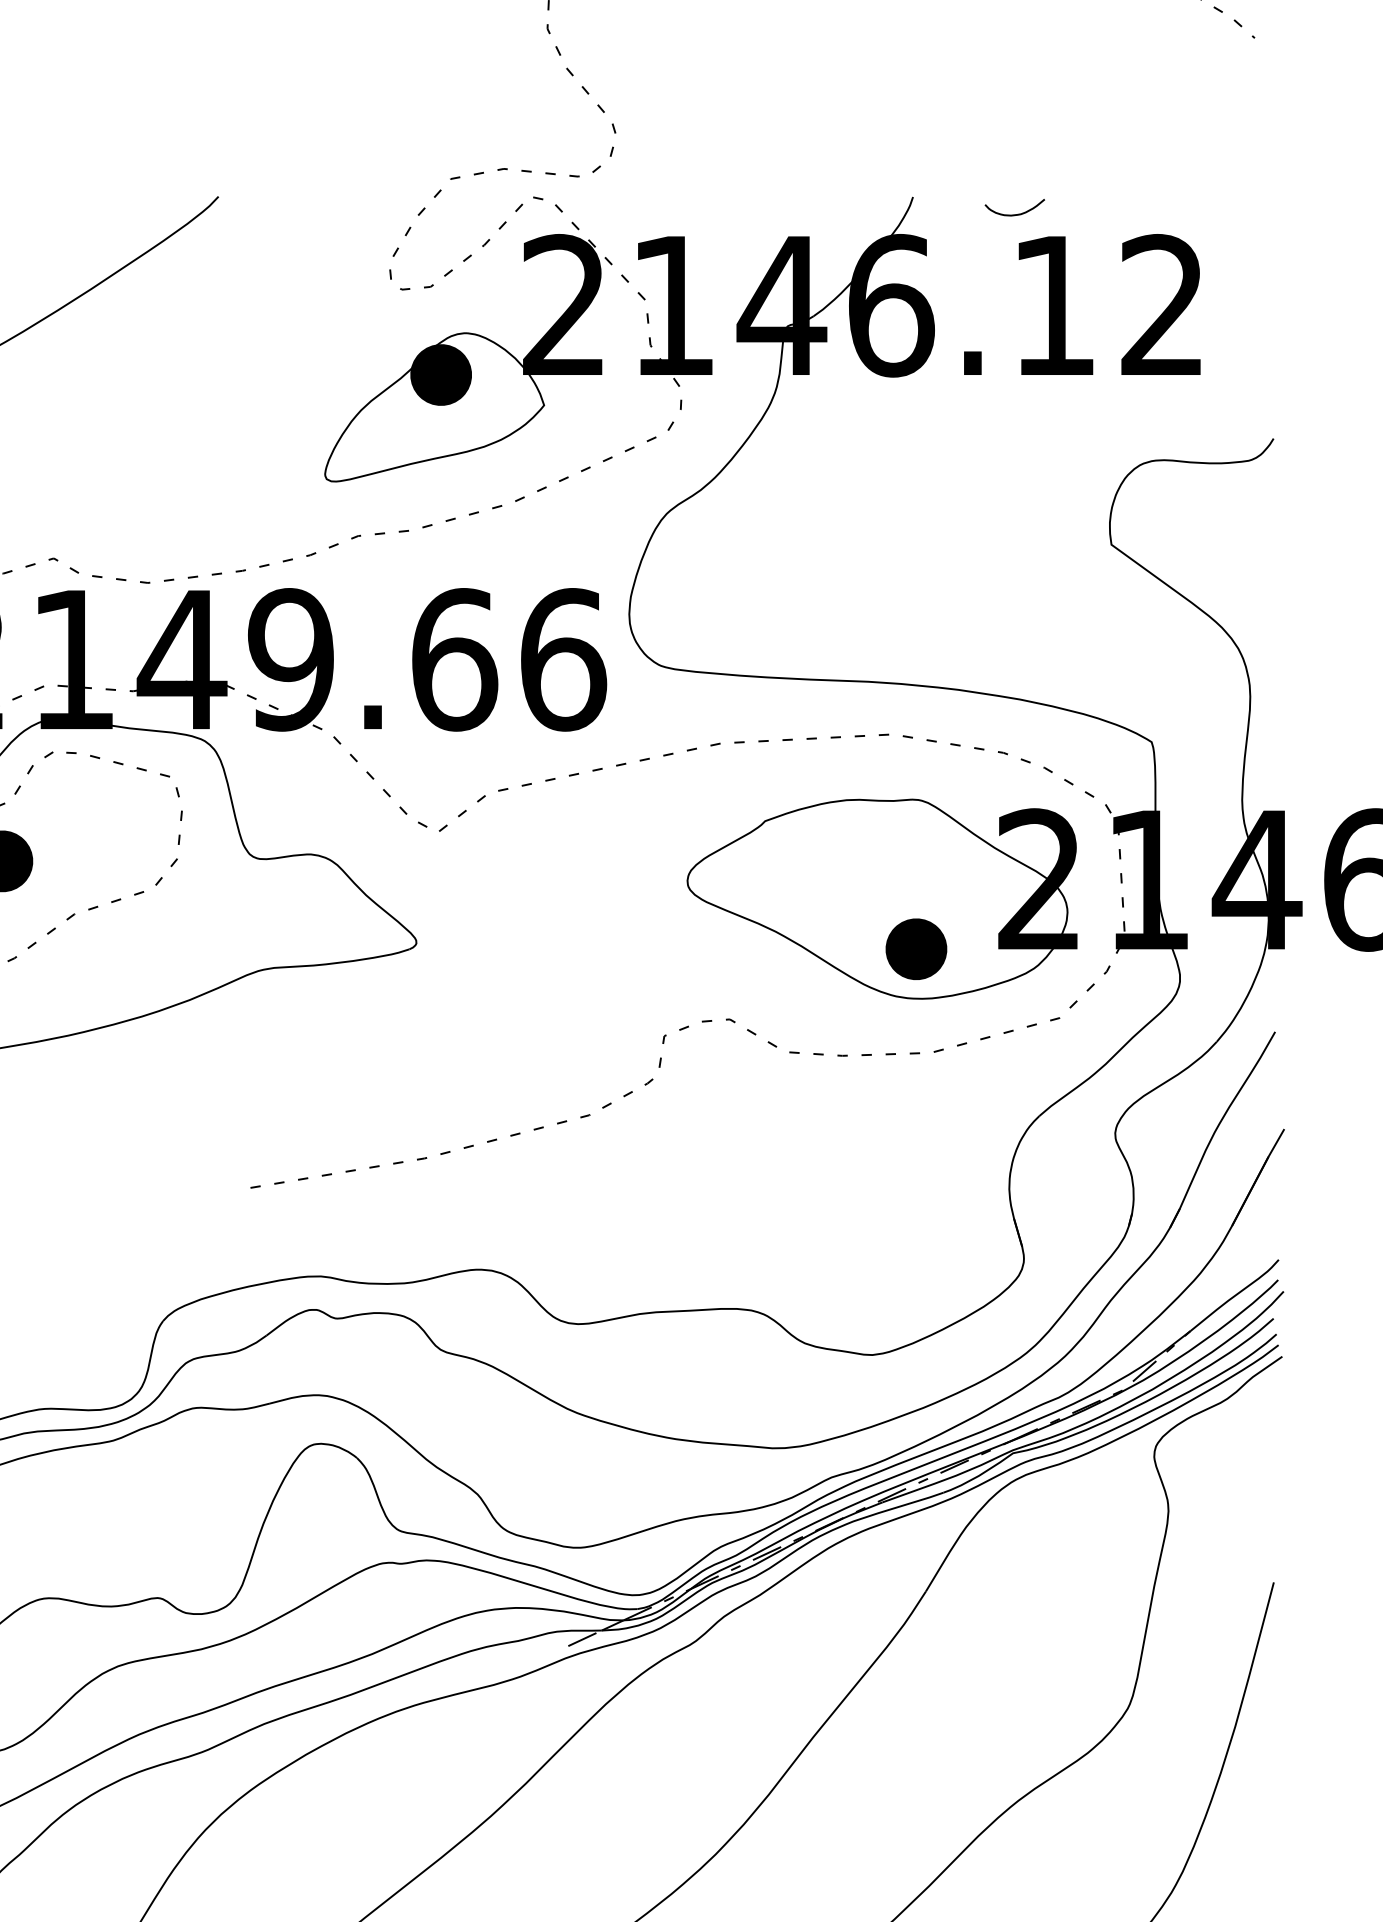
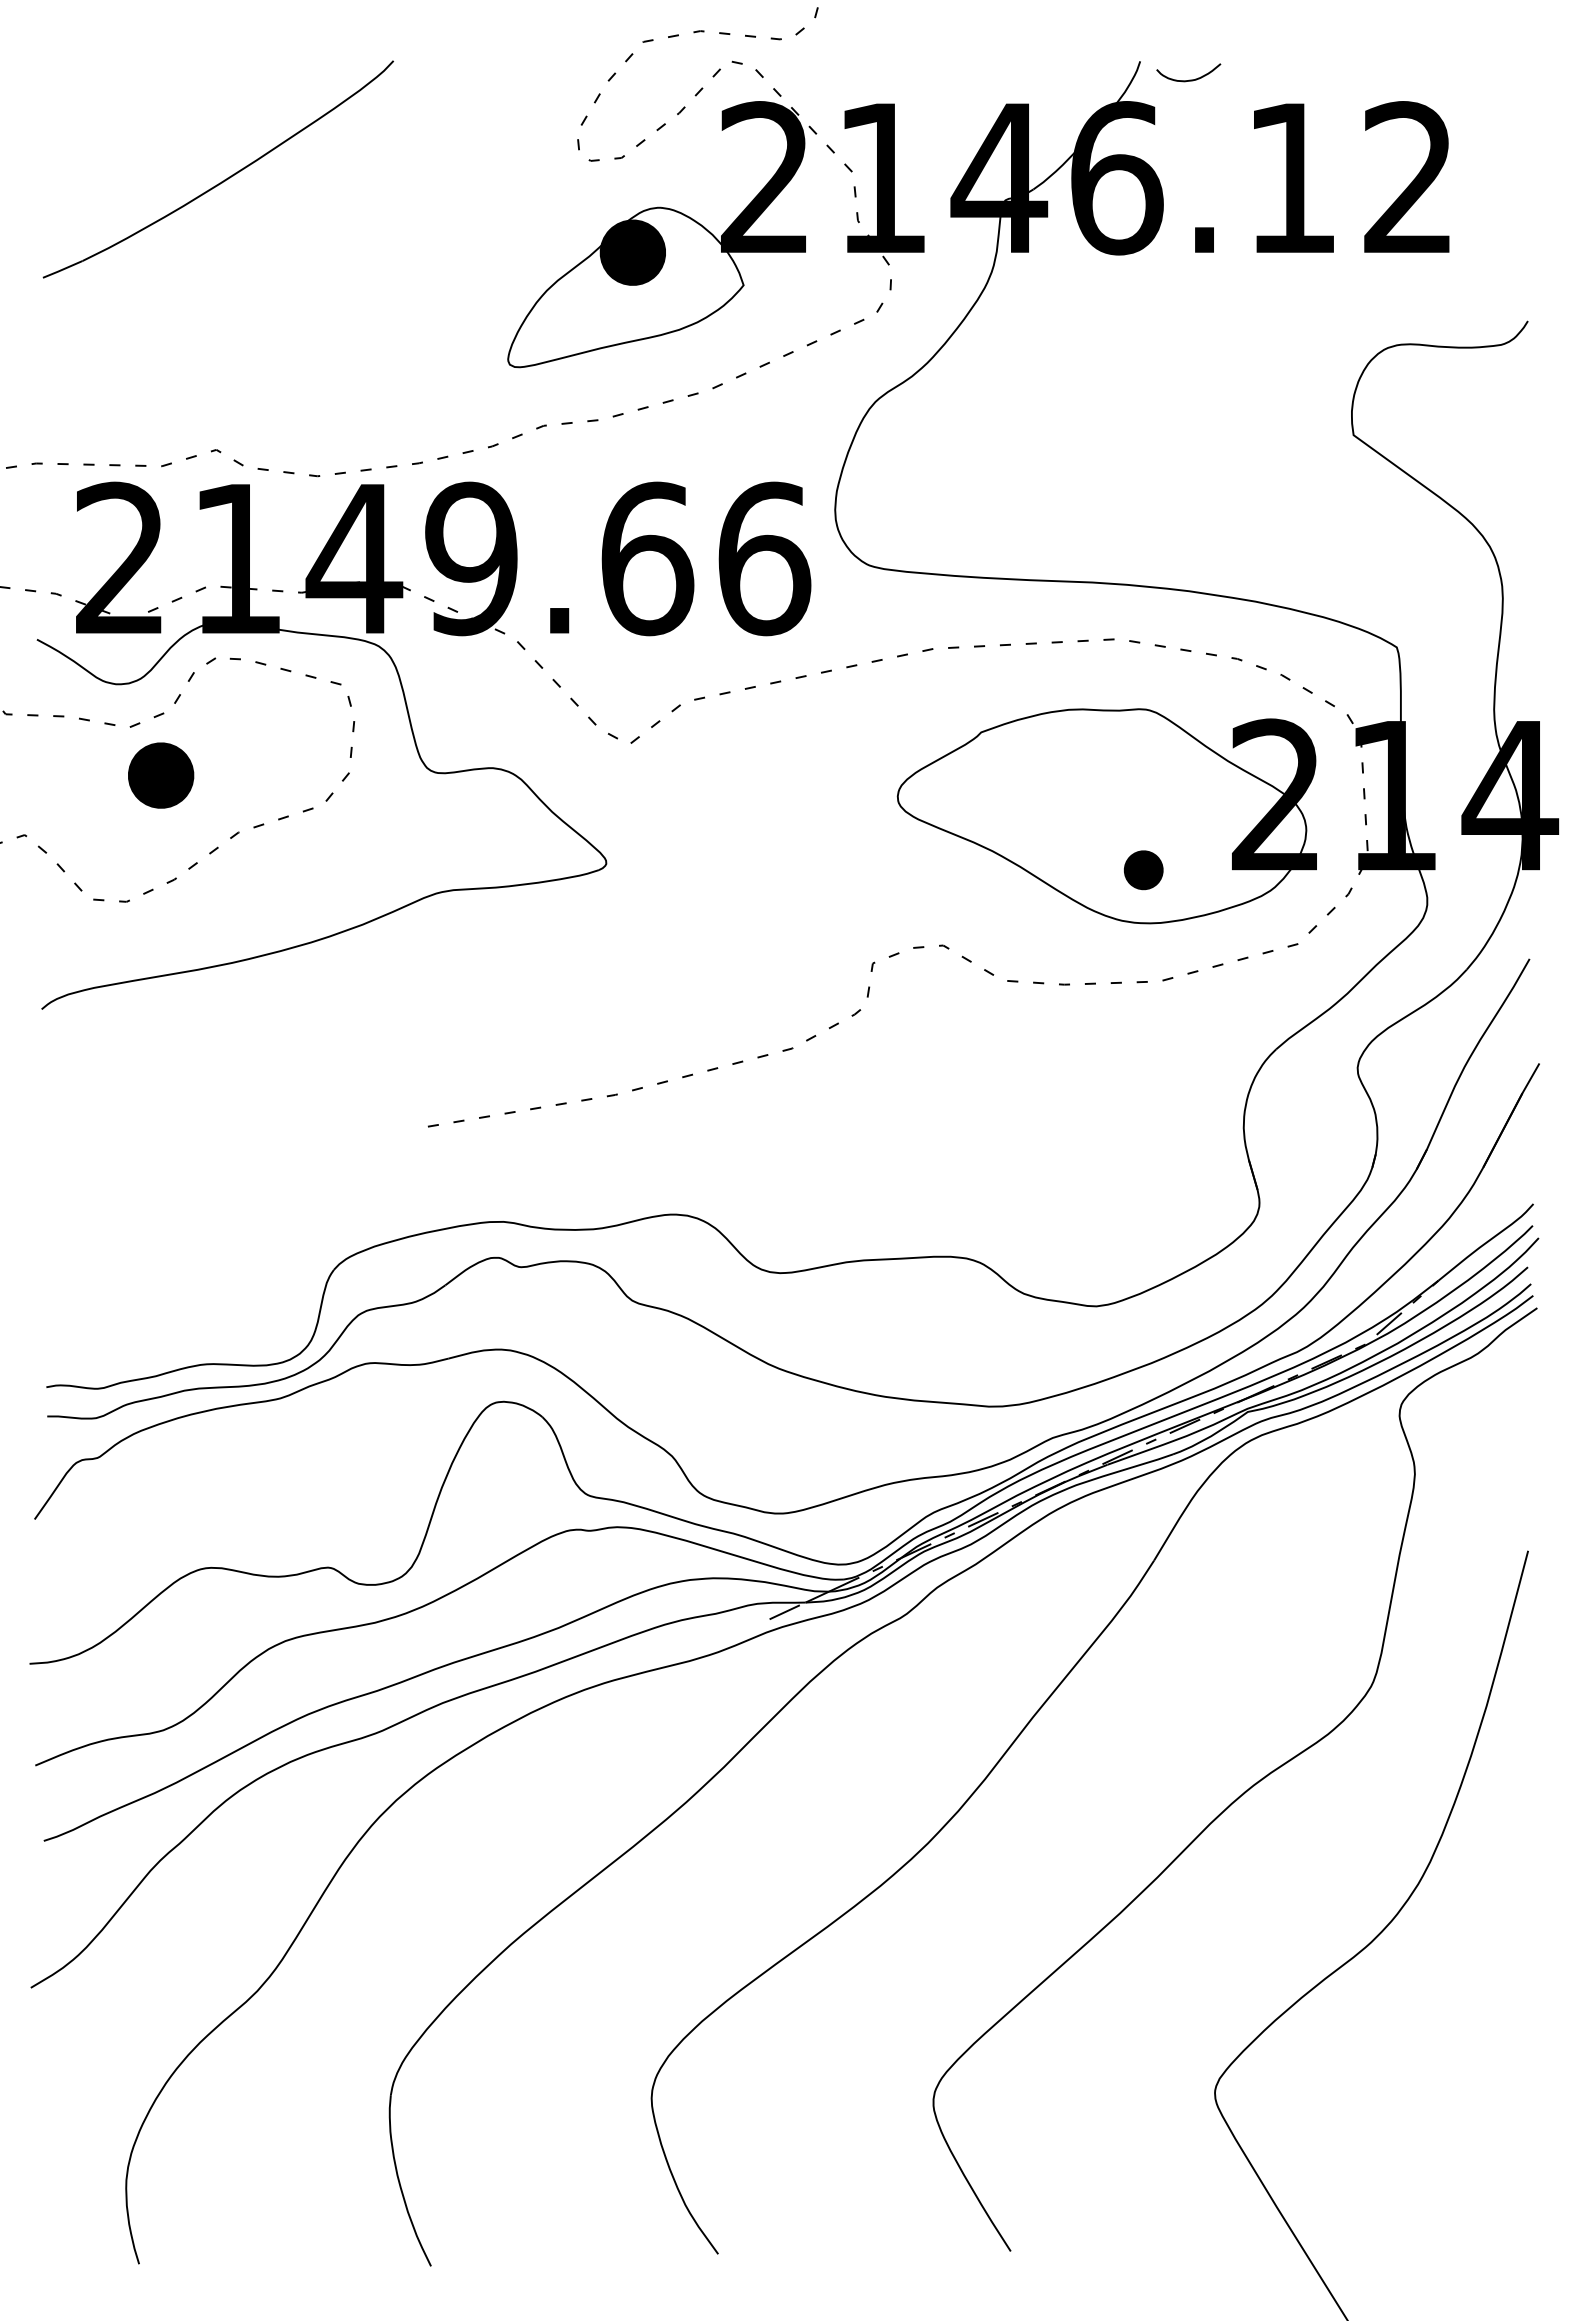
curve: (1015, 213) -> (1189, 79), moved
part: (916, 949) -> (1143, 870), size x0.6

